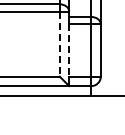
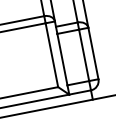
line: (59, 44) -> (51, 55), dashed -> solid
line: (69, 50) -> (62, 59), dashed -> solid

